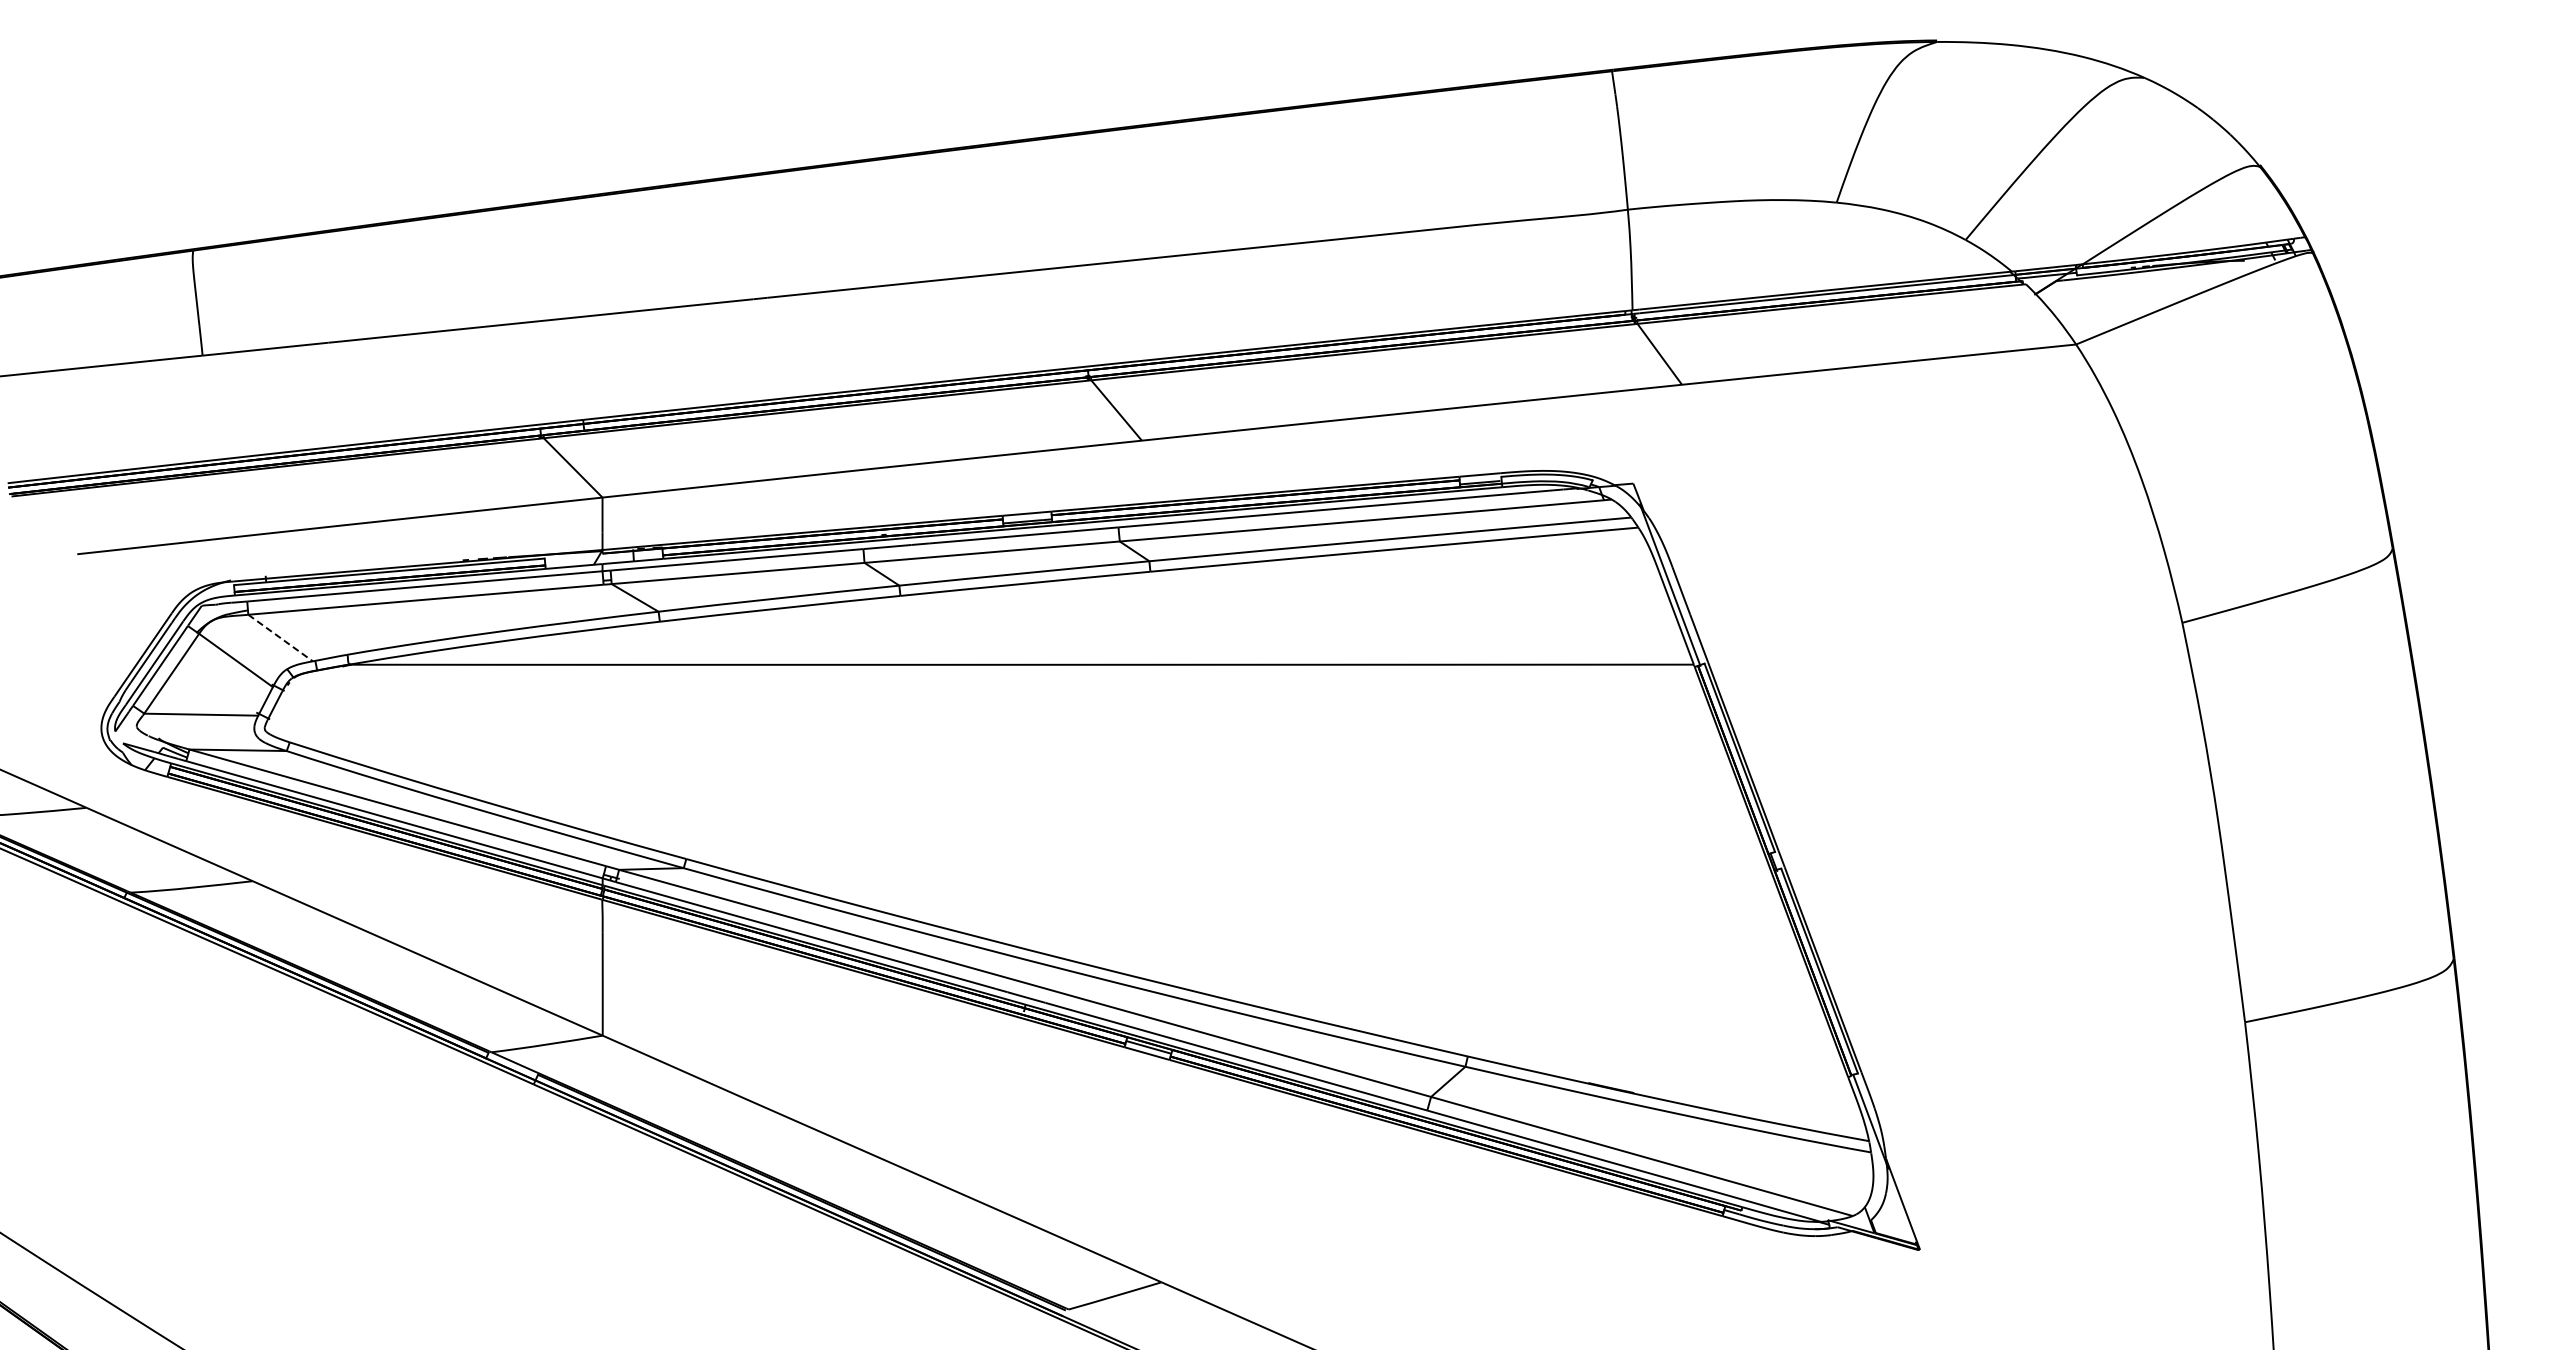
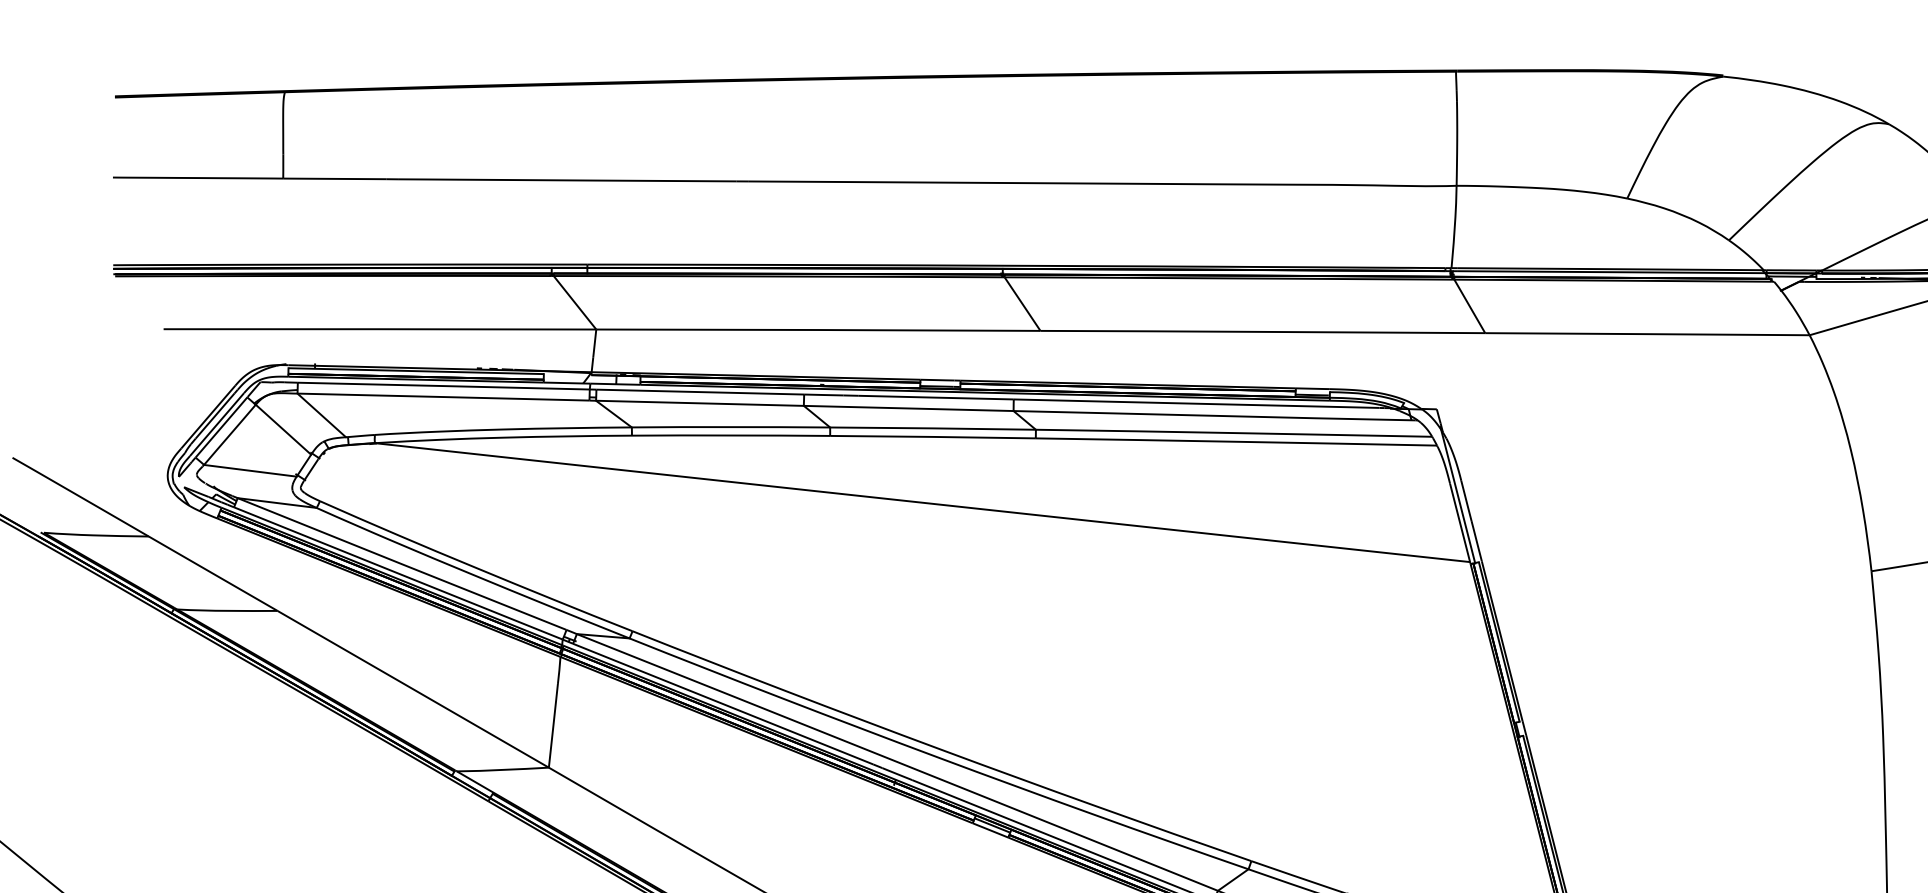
line: (280, 638) -> (321, 415), dashed -> solid

